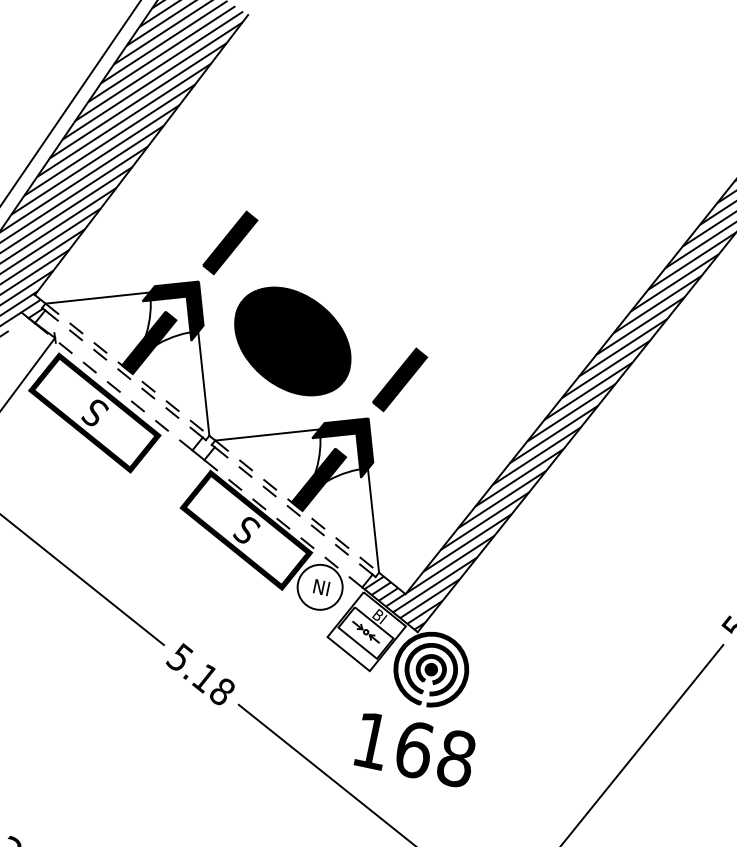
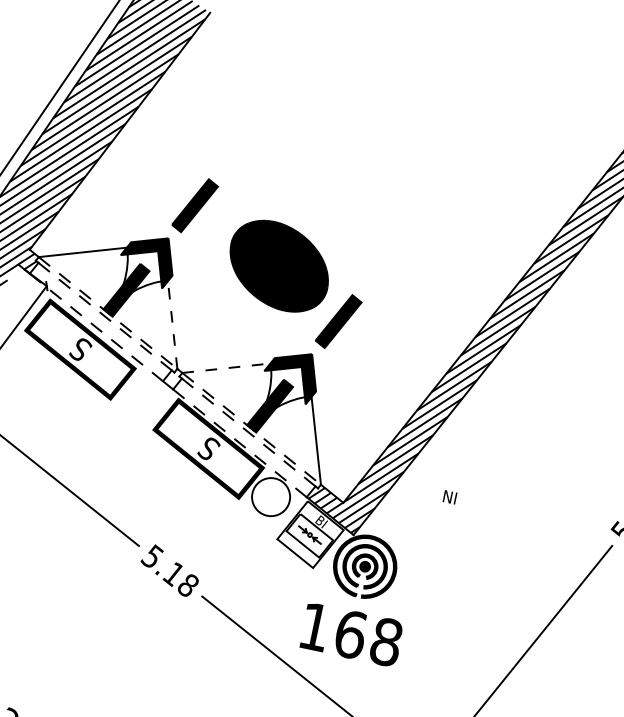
text: (292, 341) -> (279, 266), moved
line: (203, 383) -> (172, 324), solid -> dashed
line: (267, 434) -> (226, 367), solid -> dashed
text: (321, 587) -> (449, 497), moved

